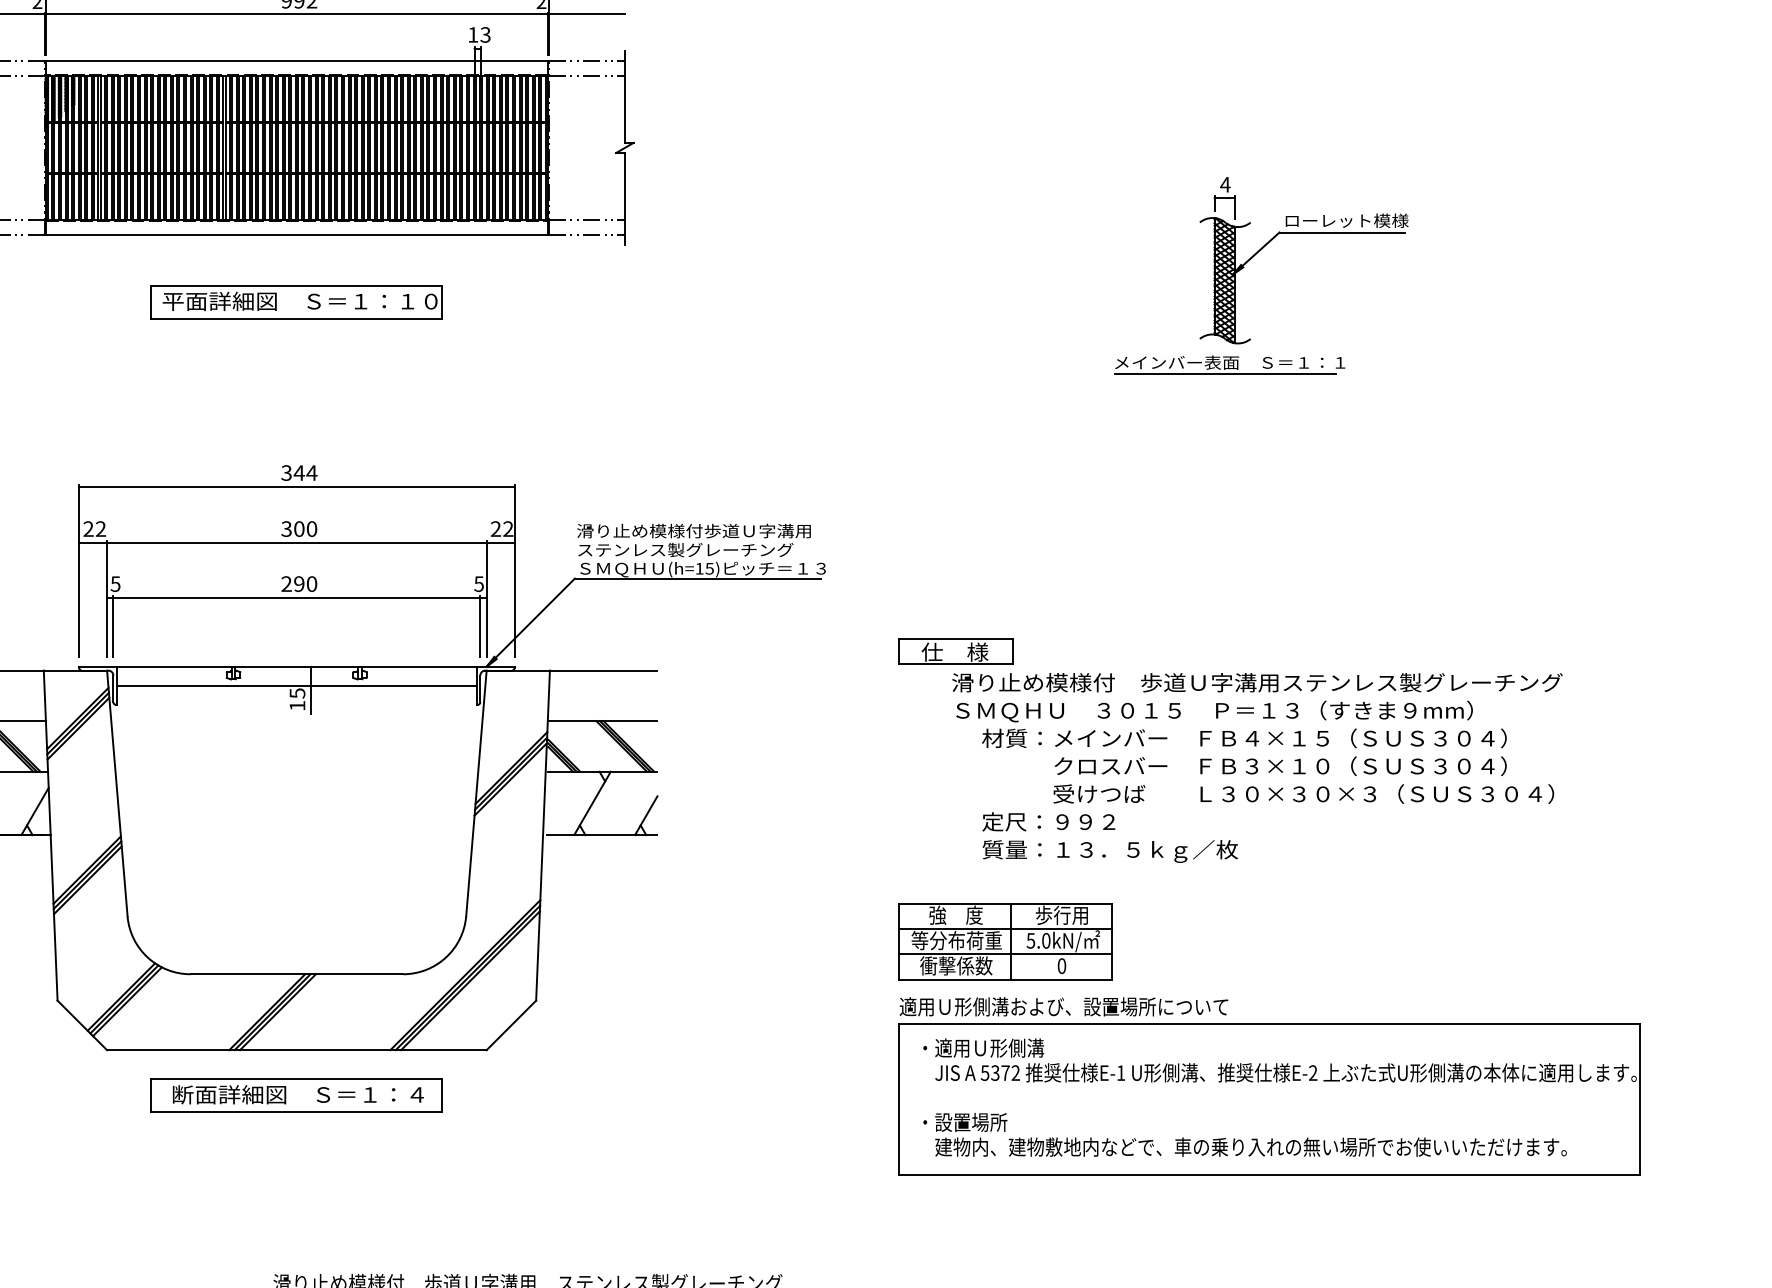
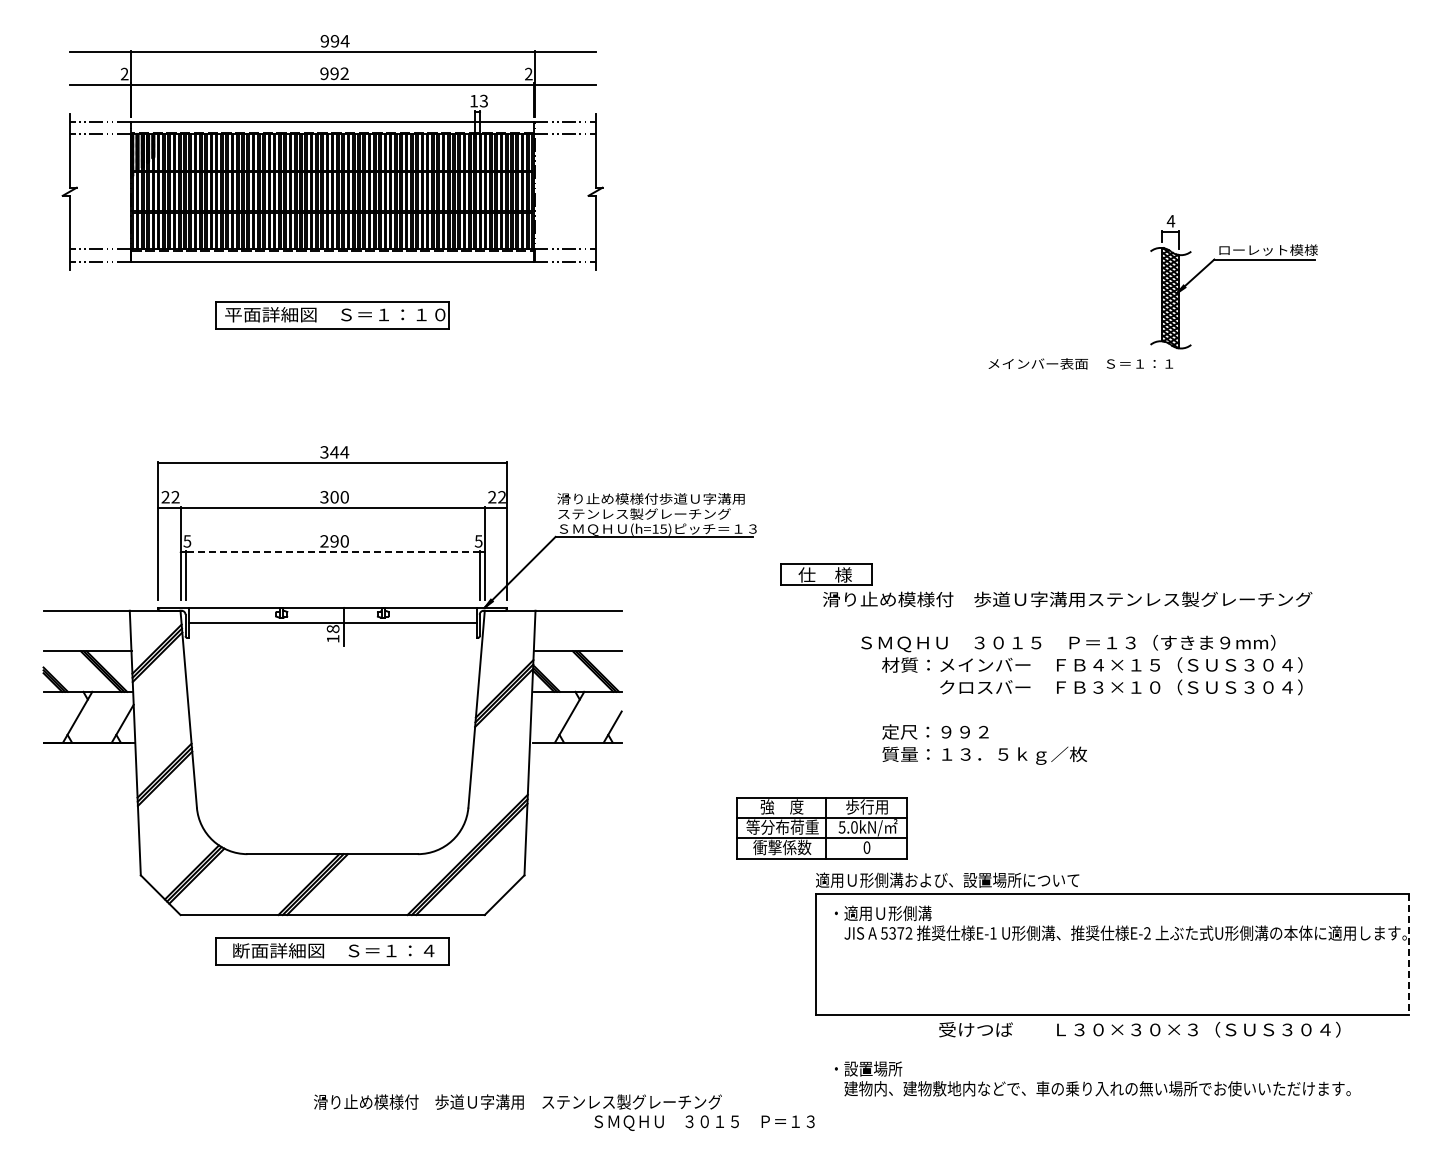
part: (1303, 233) -> (1233, 260), moved
line: (1224, 374) -> (1076, 373), removed
line: (296, 597) -> (332, 552), solid -> dashed
part: (1230, 675) -> (1046, 593), moved
text: (296, 694) -> (332, 629), 15 -> 18
text: (1303, 793) -> (1139, 1029), moved
part: (1005, 942) -> (821, 828), moved
line: (1640, 1099) -> (1409, 954), solid -> dashed
text: (1244, 1134) -> (1092, 1078), moved

